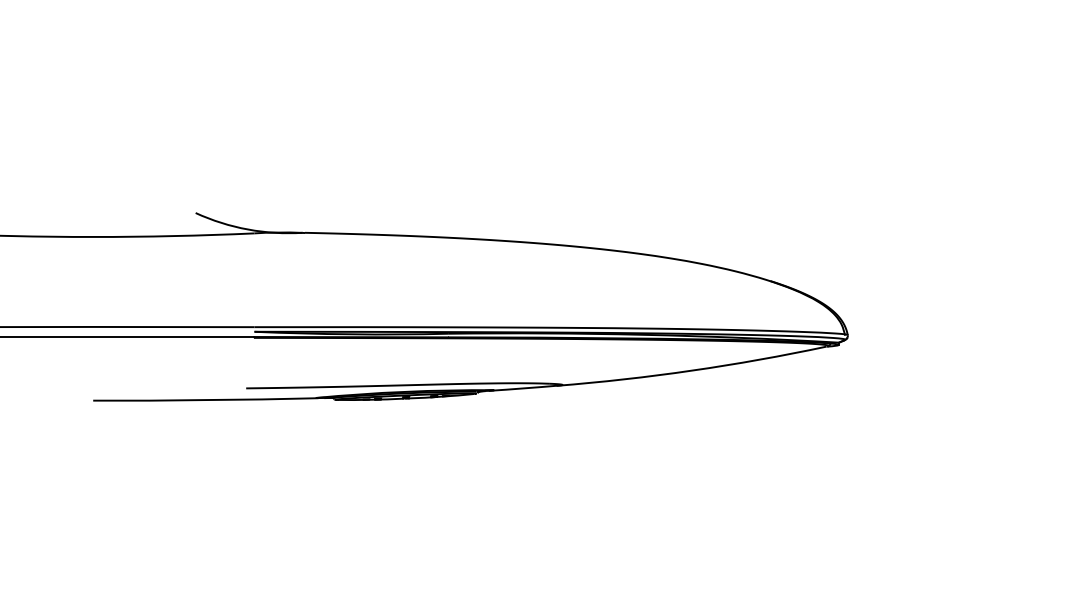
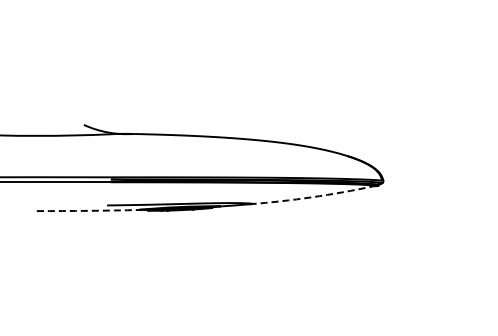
arc: (691, 371) -> (311, 197), solid -> dashed
arc: (205, 399) -> (88, 210), solid -> dashed

